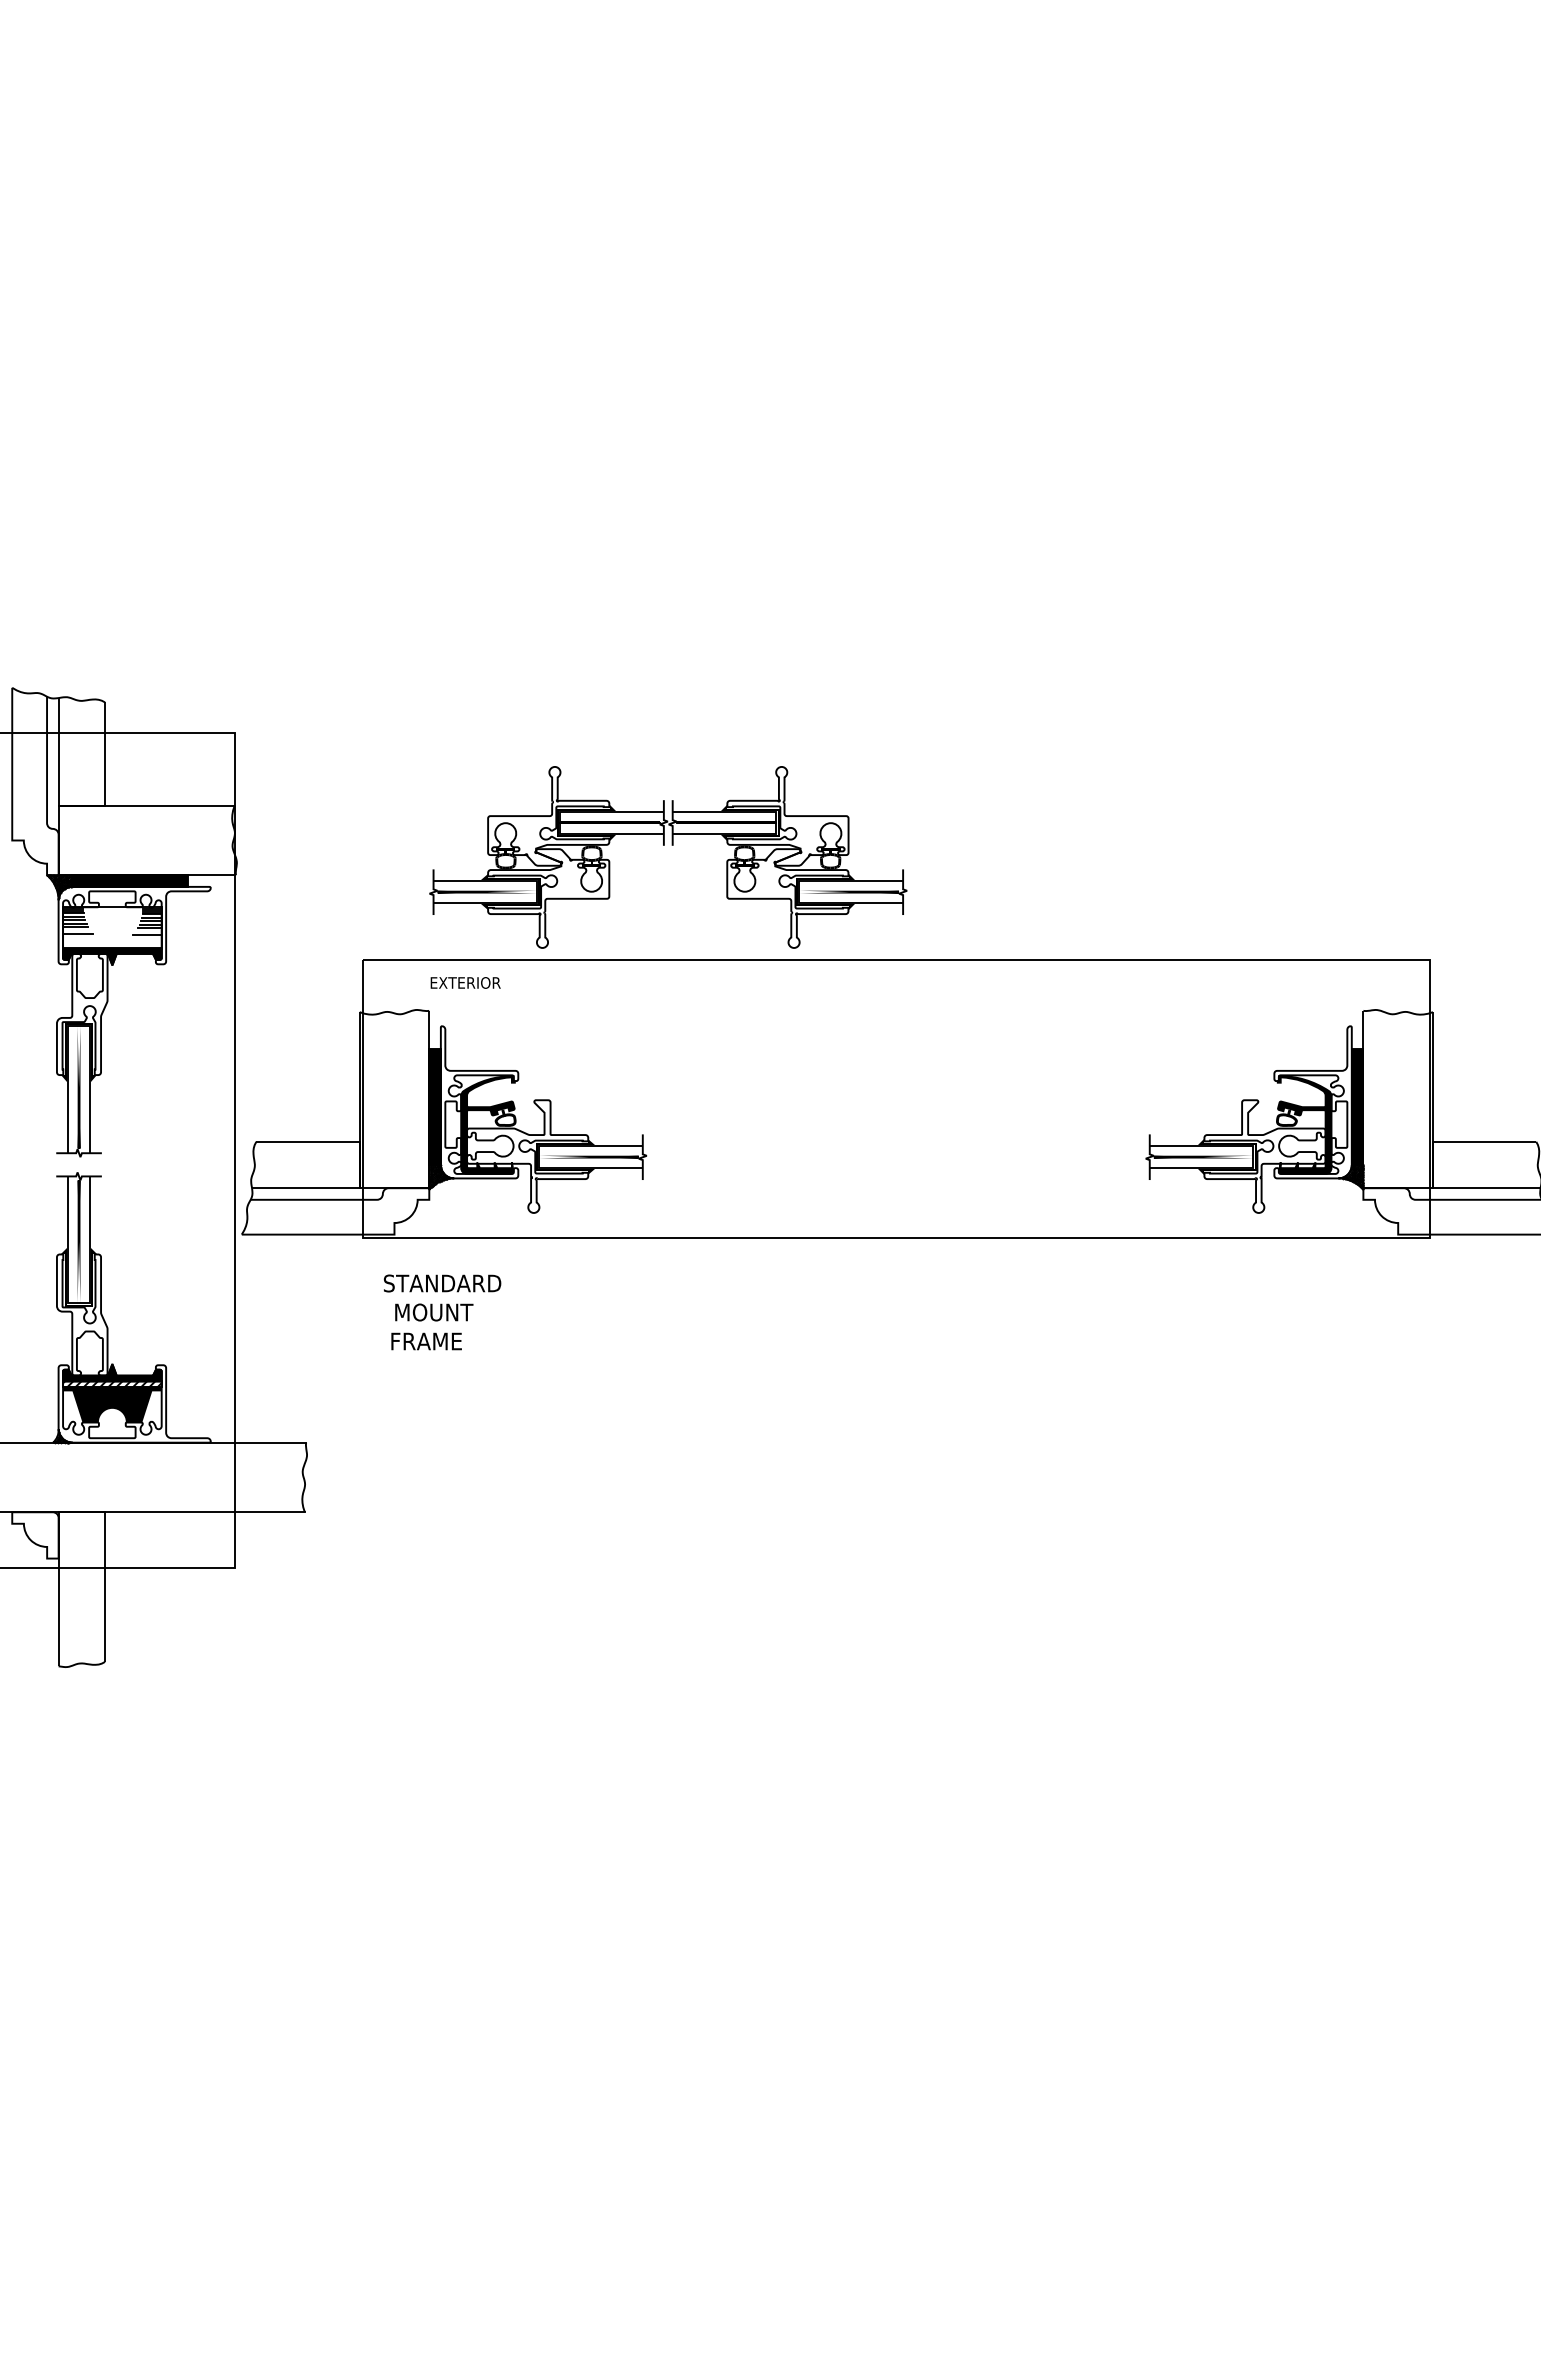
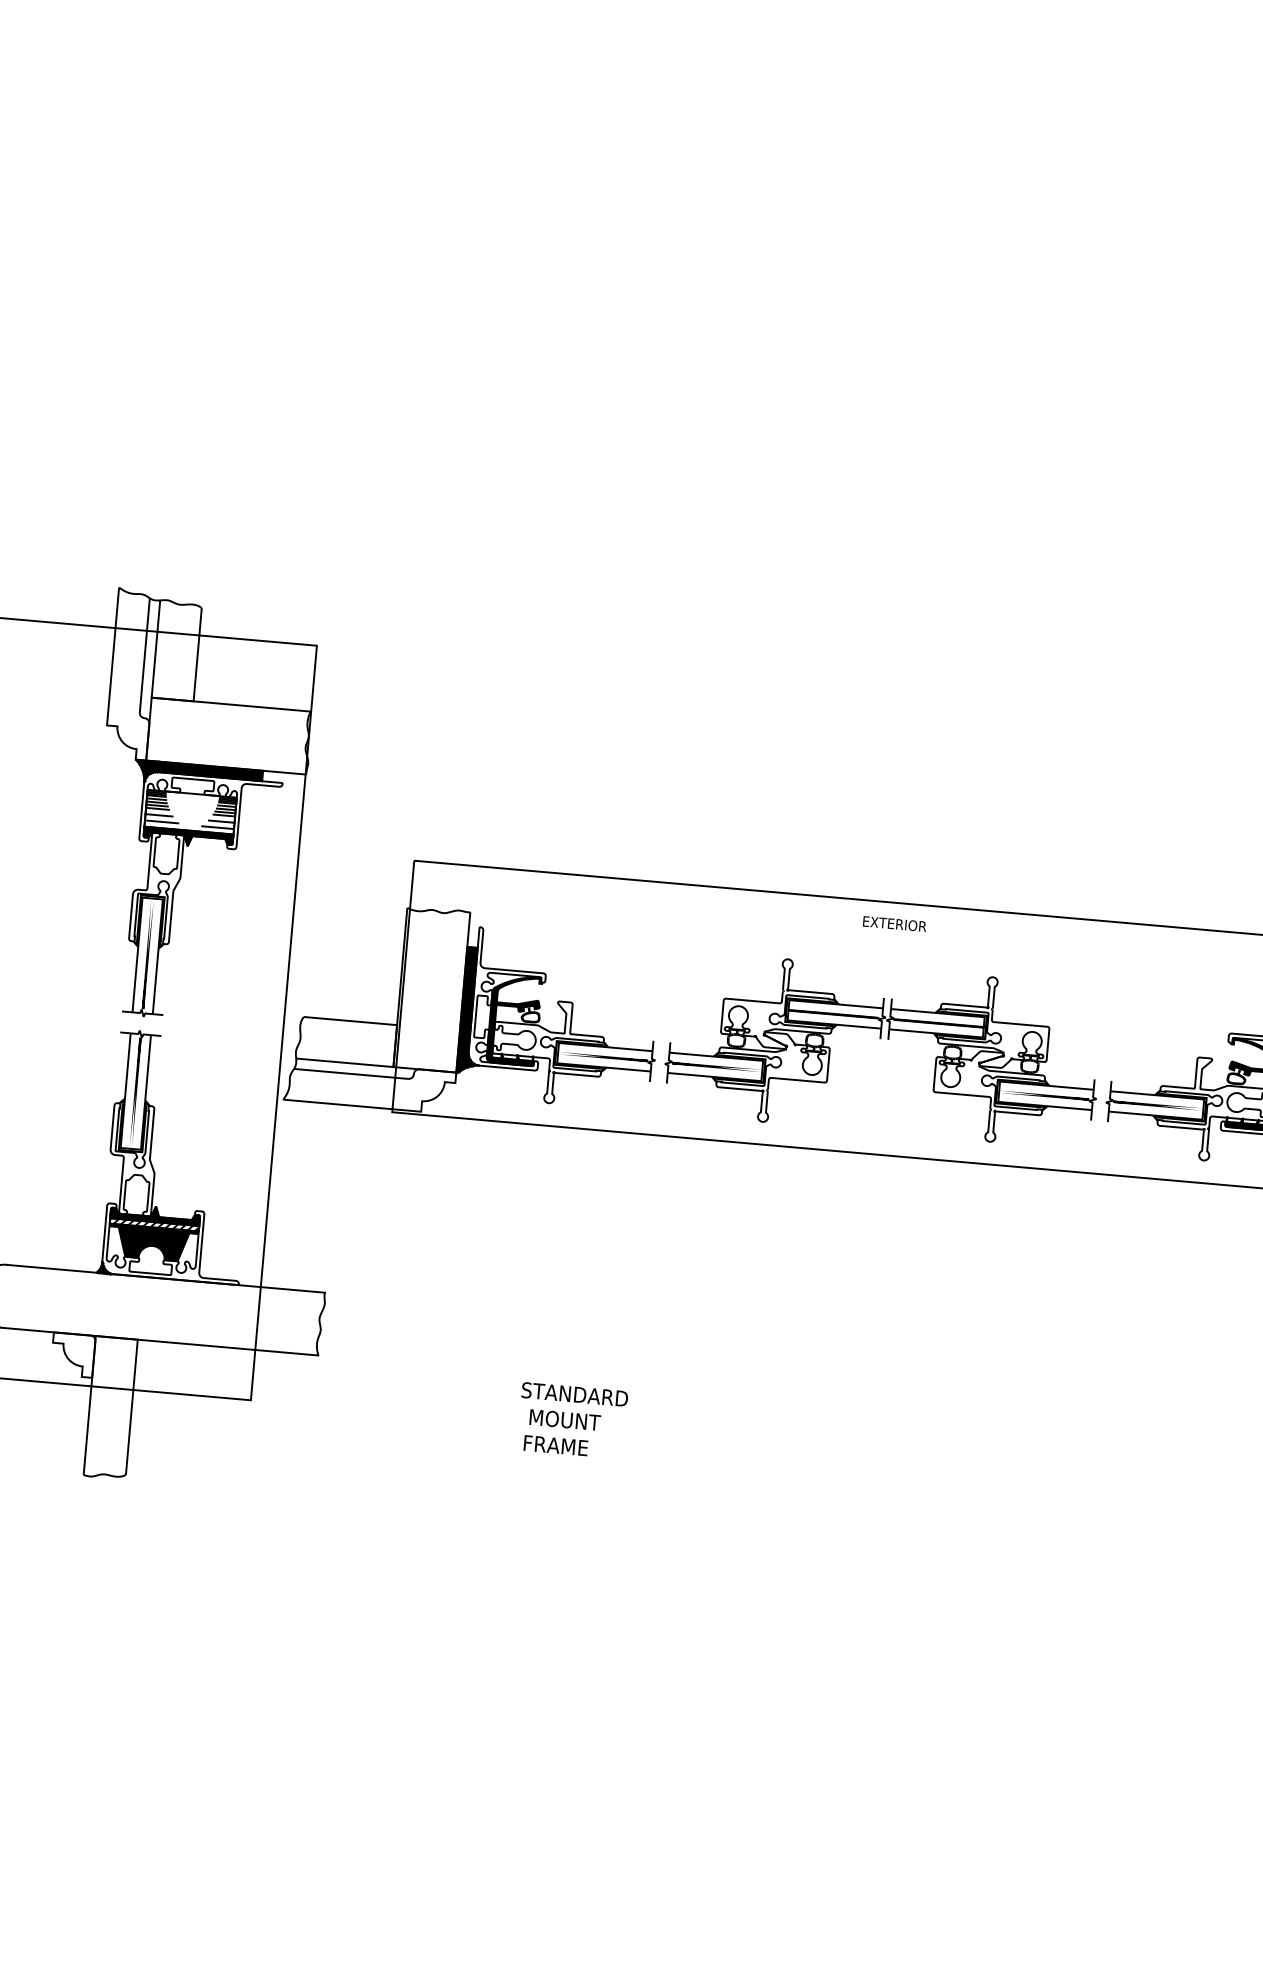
part: (671, 845) -> (887, 1039), moved
line: (81, 941) -> (161, 822), added
line: (143, 942) -> (217, 827), added
text: (465, 982) -> (894, 923), moved
text: (442, 1312) -> (572, 1420), moved

